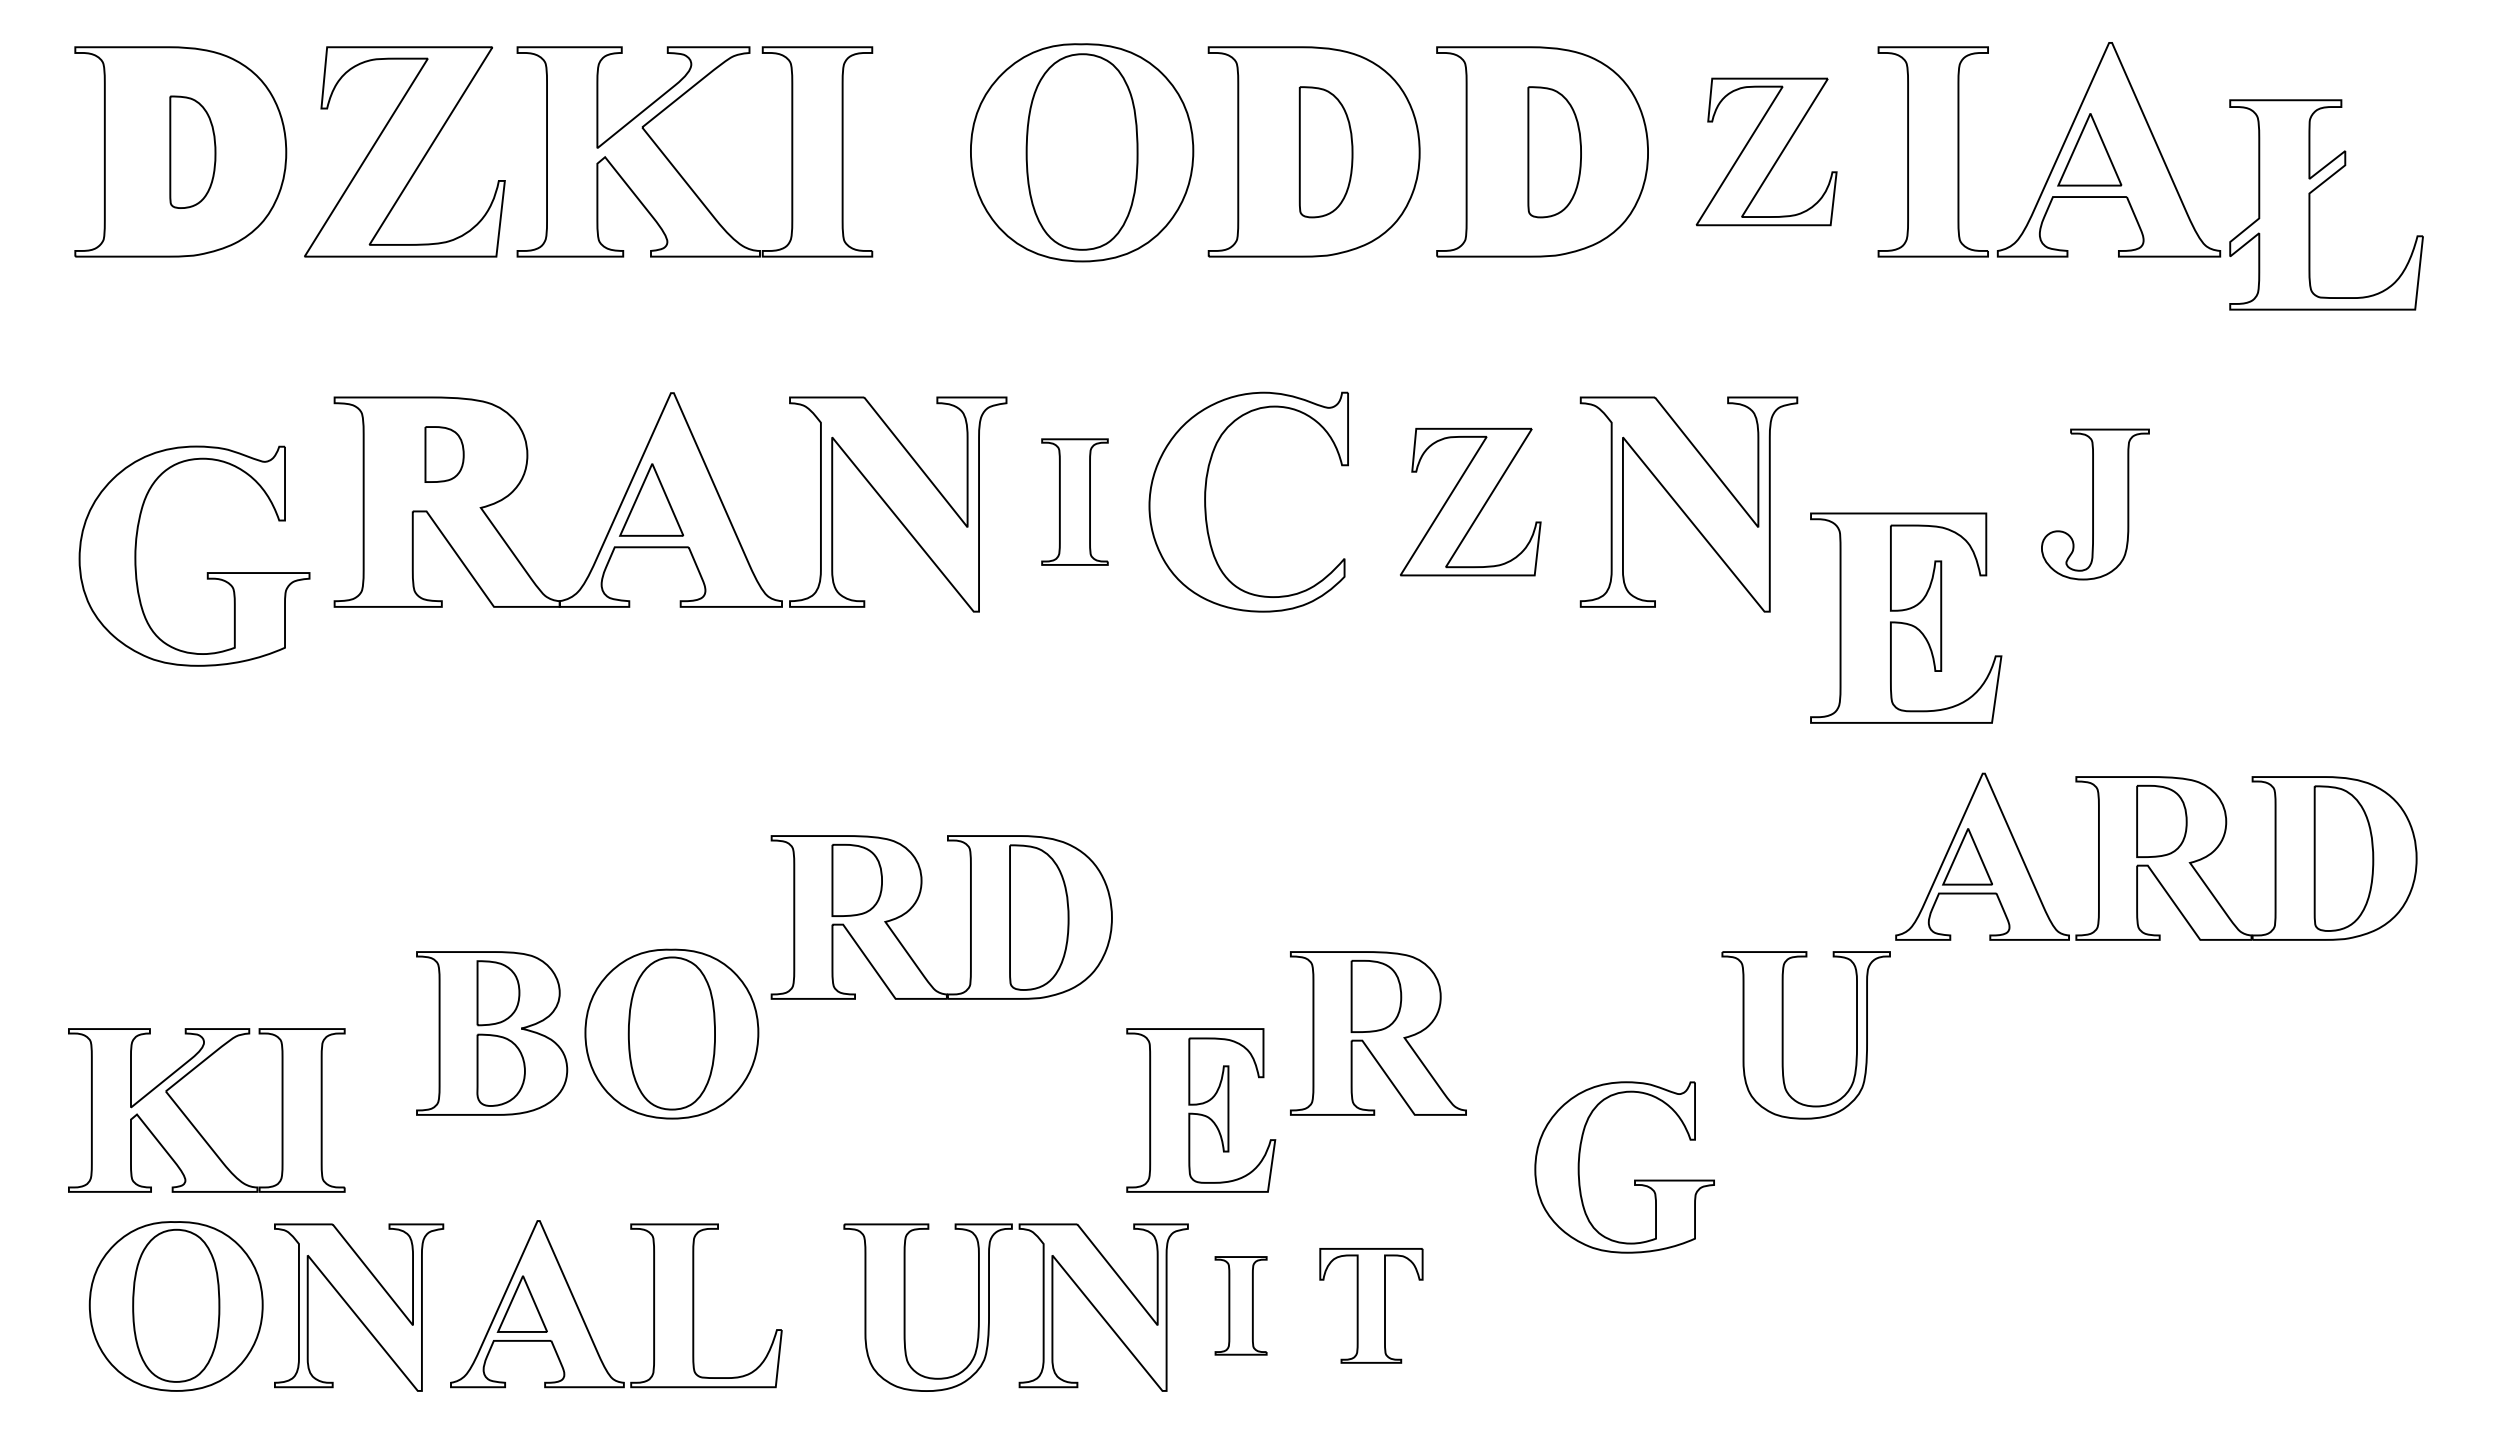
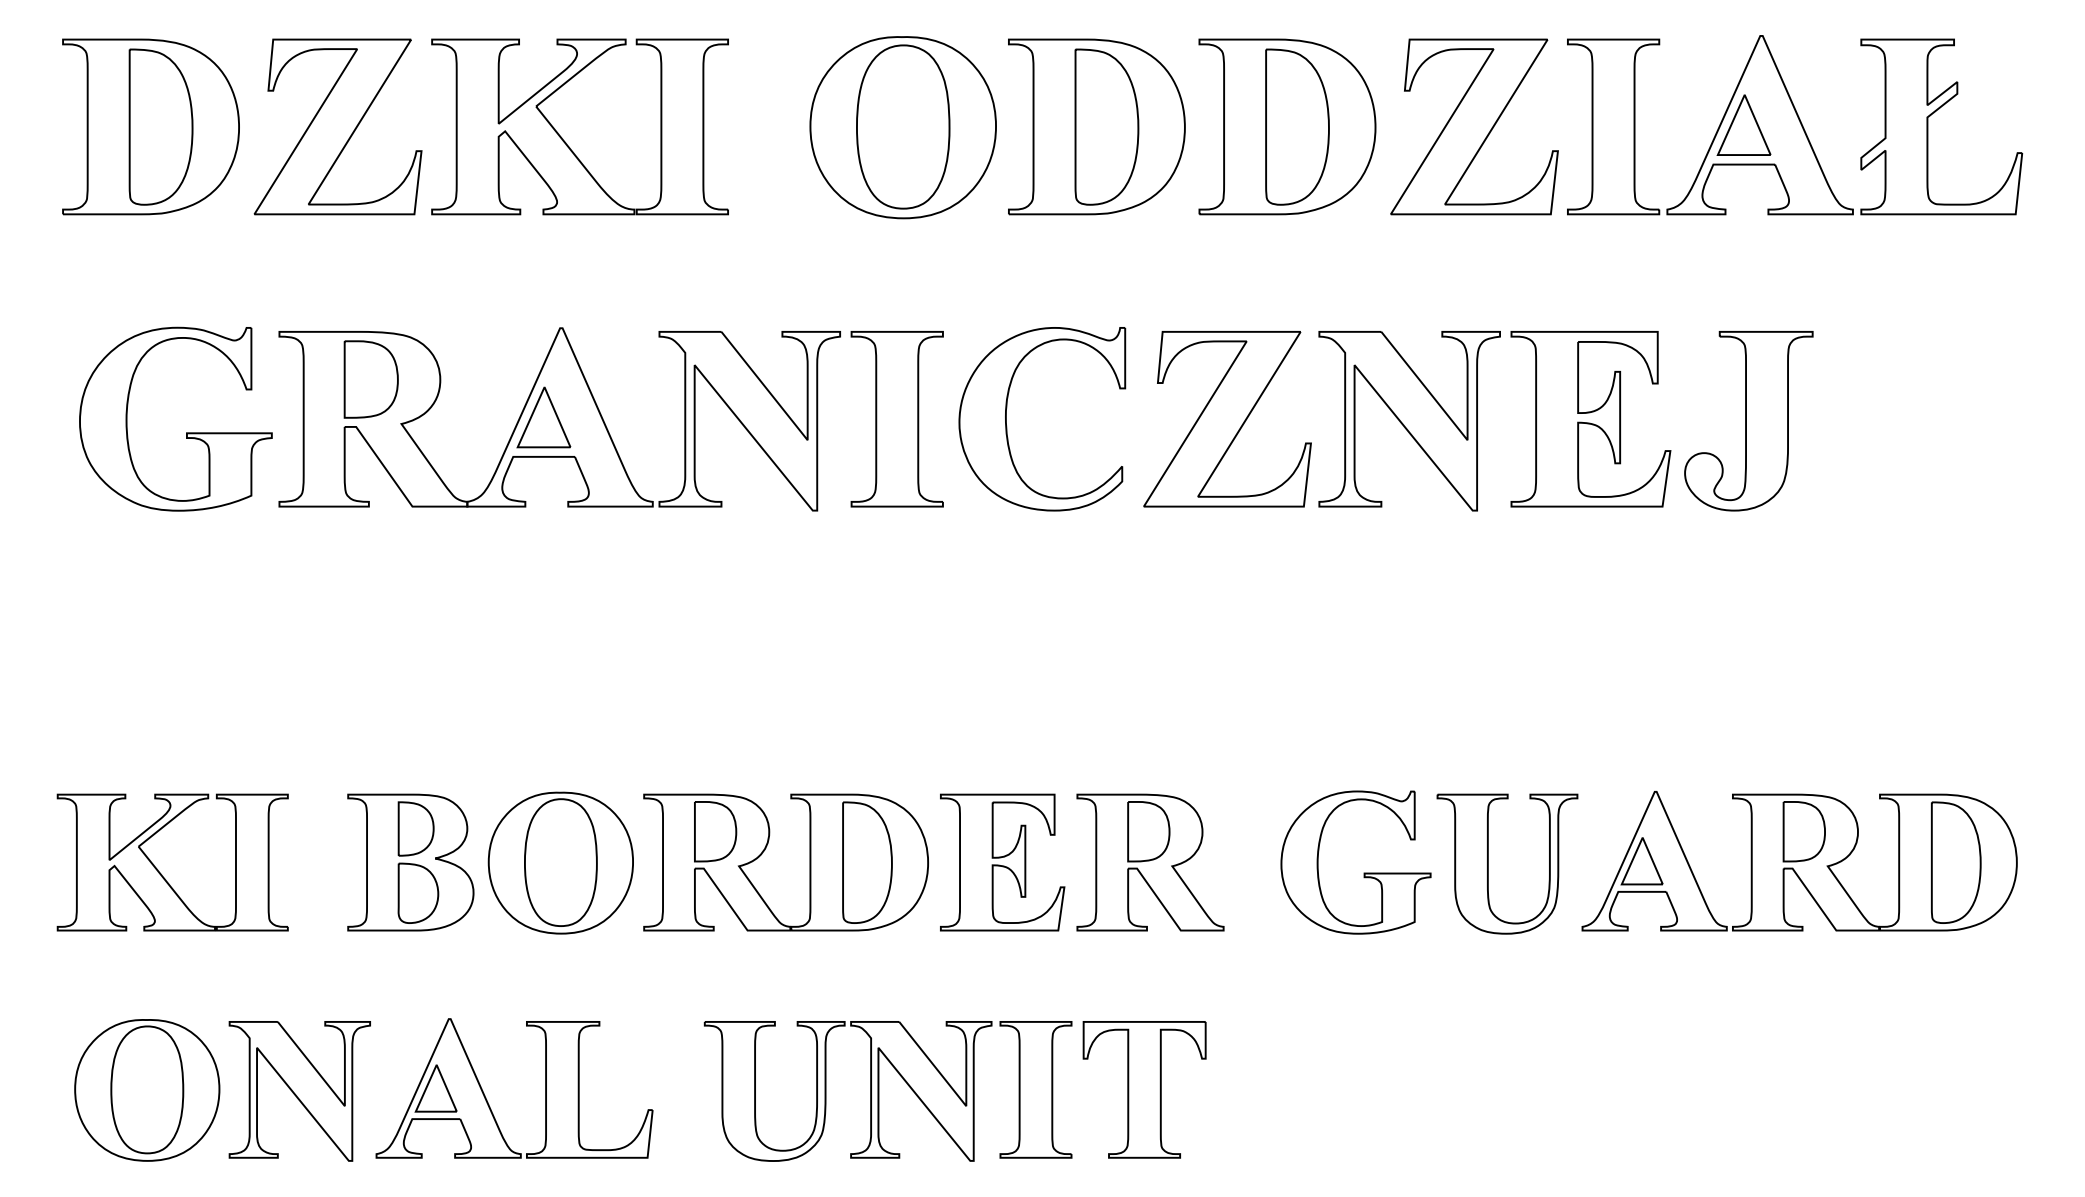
part: (1766, 151) -> (1474, 126), size x1.43
part: (192, 152) -> (160, 127), size x1.67
part: (1325, 152) -> (1106, 127), size x1.43
part: (1554, 152) -> (1297, 127), size x1.43
part: (2310, 204) -> (1928, 126), moved
part: (444, 454) -> (371, 379), size x1.67
part: (1074, 501) -> (896, 418), size x1.67
part: (1470, 501) -> (1227, 418), size x1.43
part: (2095, 504) -> (1748, 421), size x1.43
part: (206, 572) -> (185, 432), moved
part: (1906, 617) -> (1591, 418), moved
part: (2156, 856) -> (1799, 860), moved
part: (916, 903) -> (765, 850), moved
part: (1201, 1110) -> (1002, 862), moved
part: (191, 1121) -> (160, 871), moved
part: (1634, 1179) -> (1364, 872), moved
part: (1240, 1305) -> (1035, 1089), size x1.67
part: (1371, 1305) -> (1144, 1089), size x1.43

